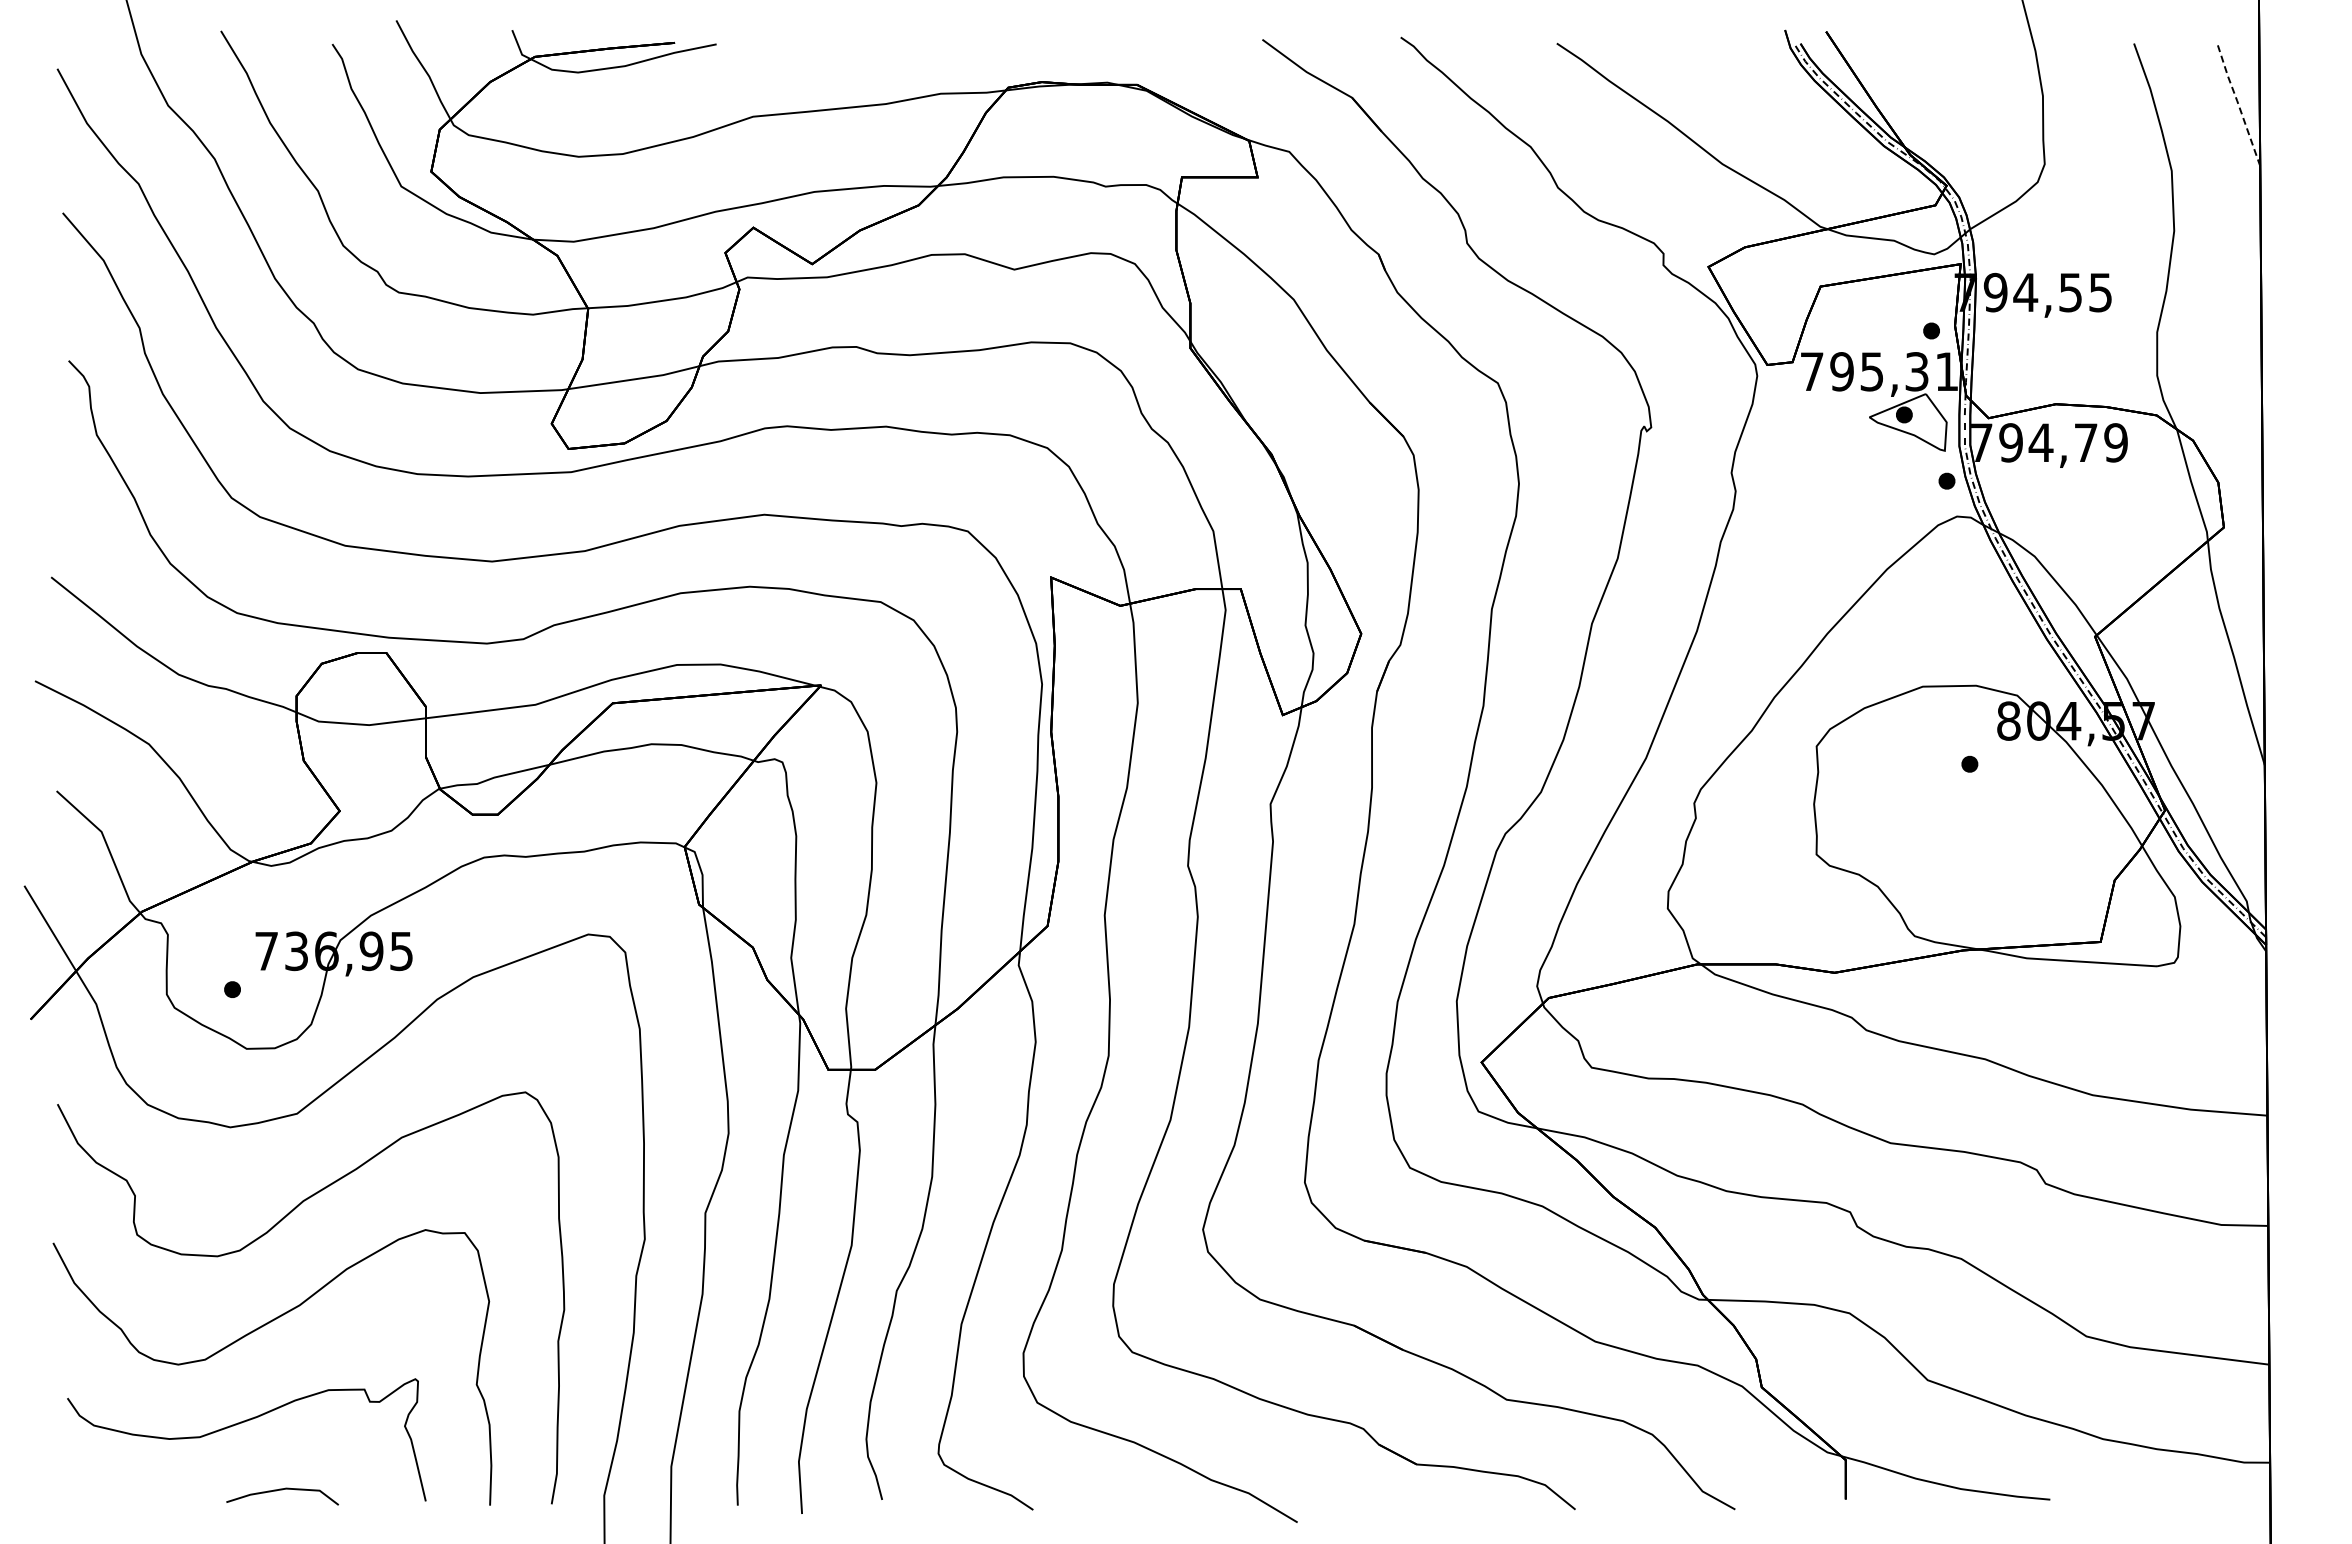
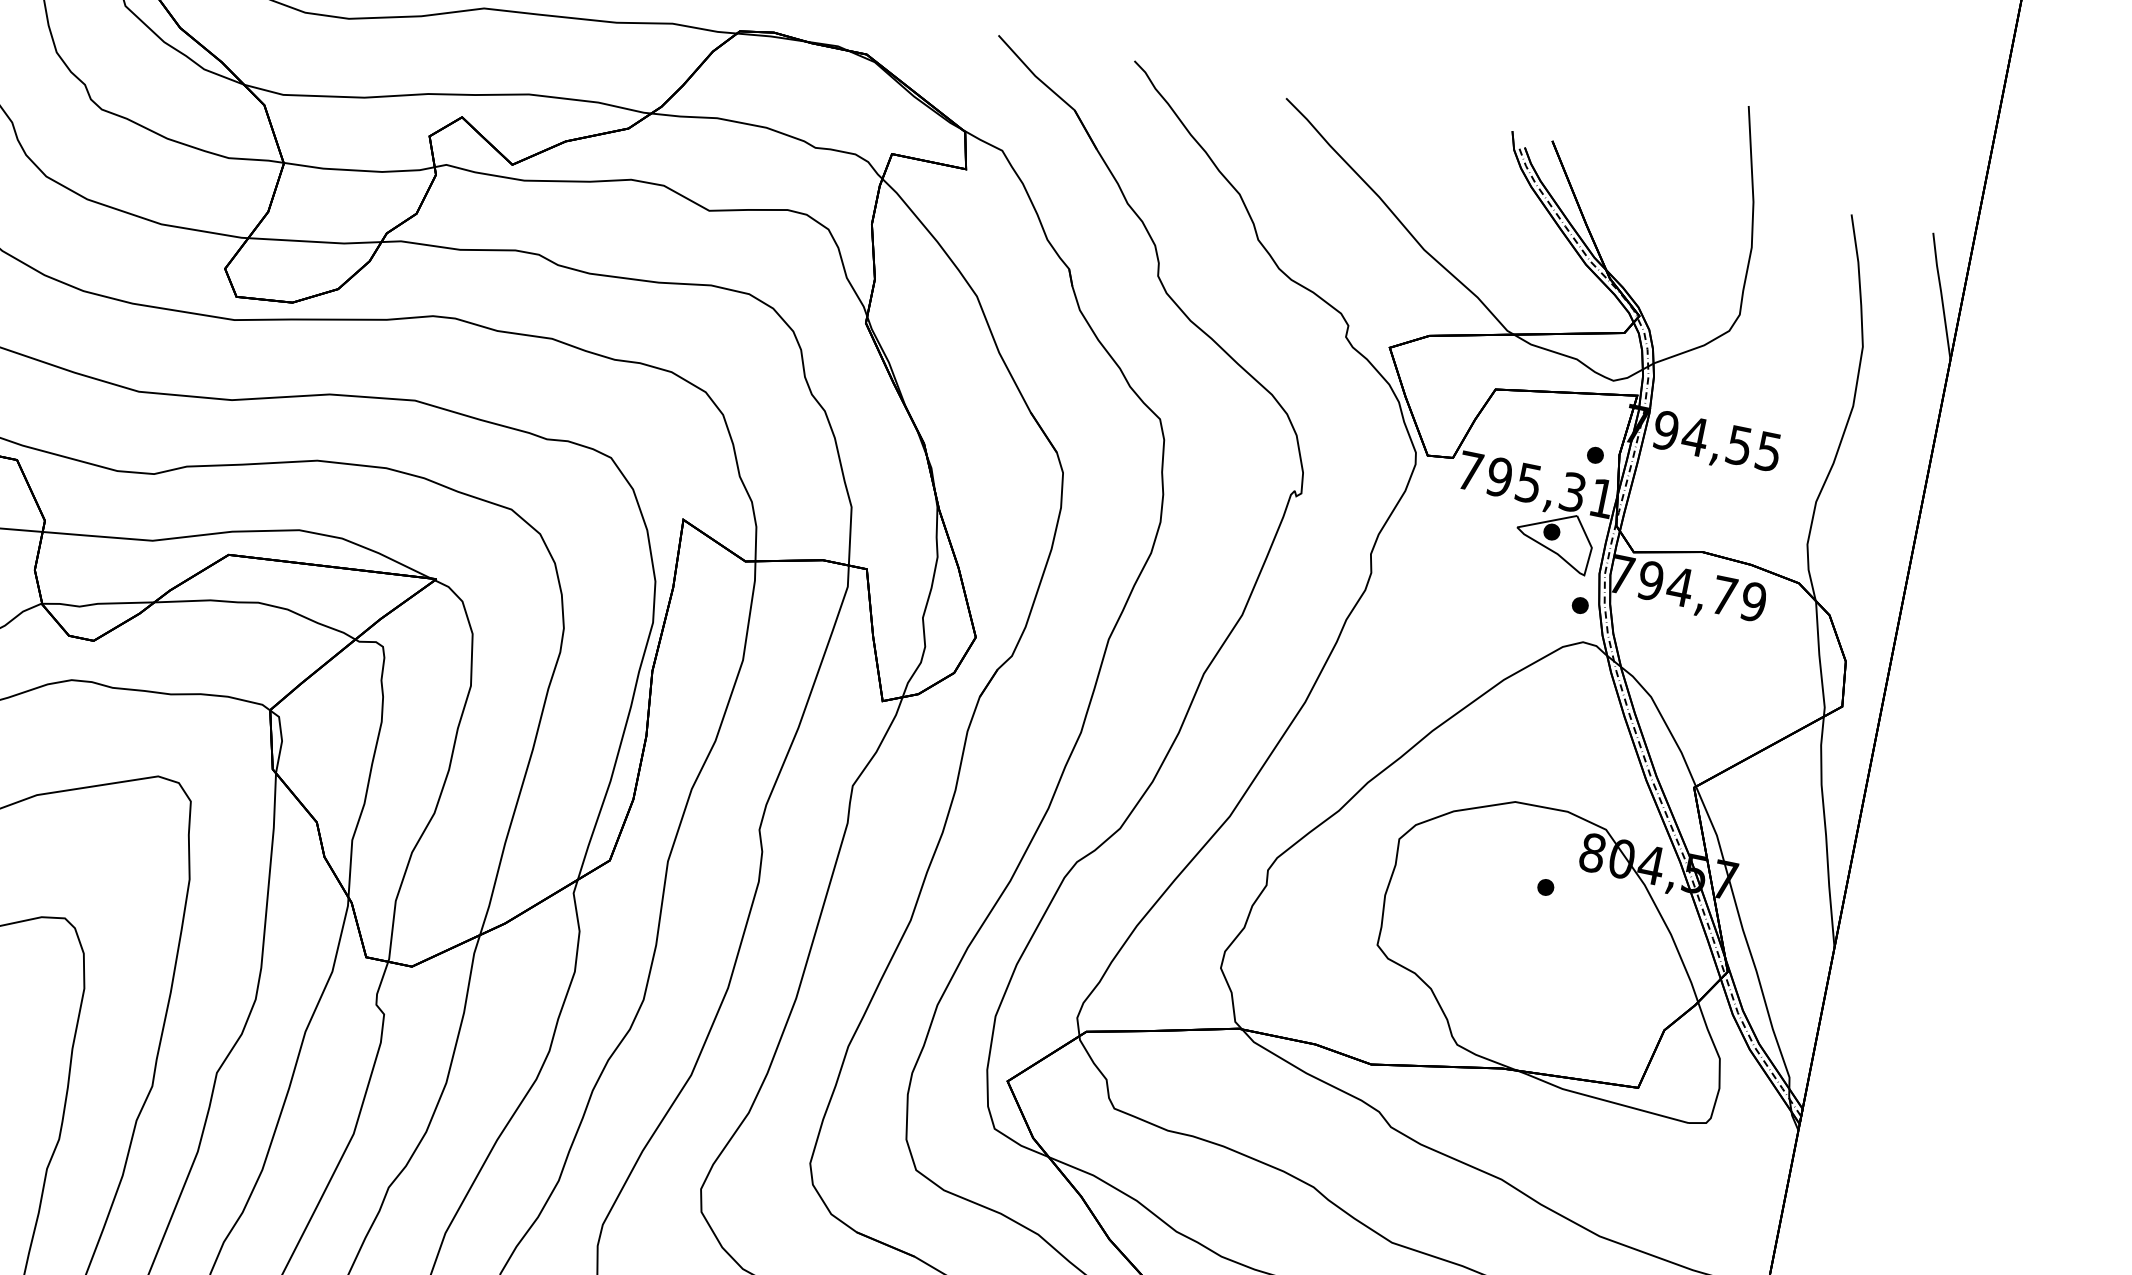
line: (2238, 104) -> (1941, 295), dashed -> solid

